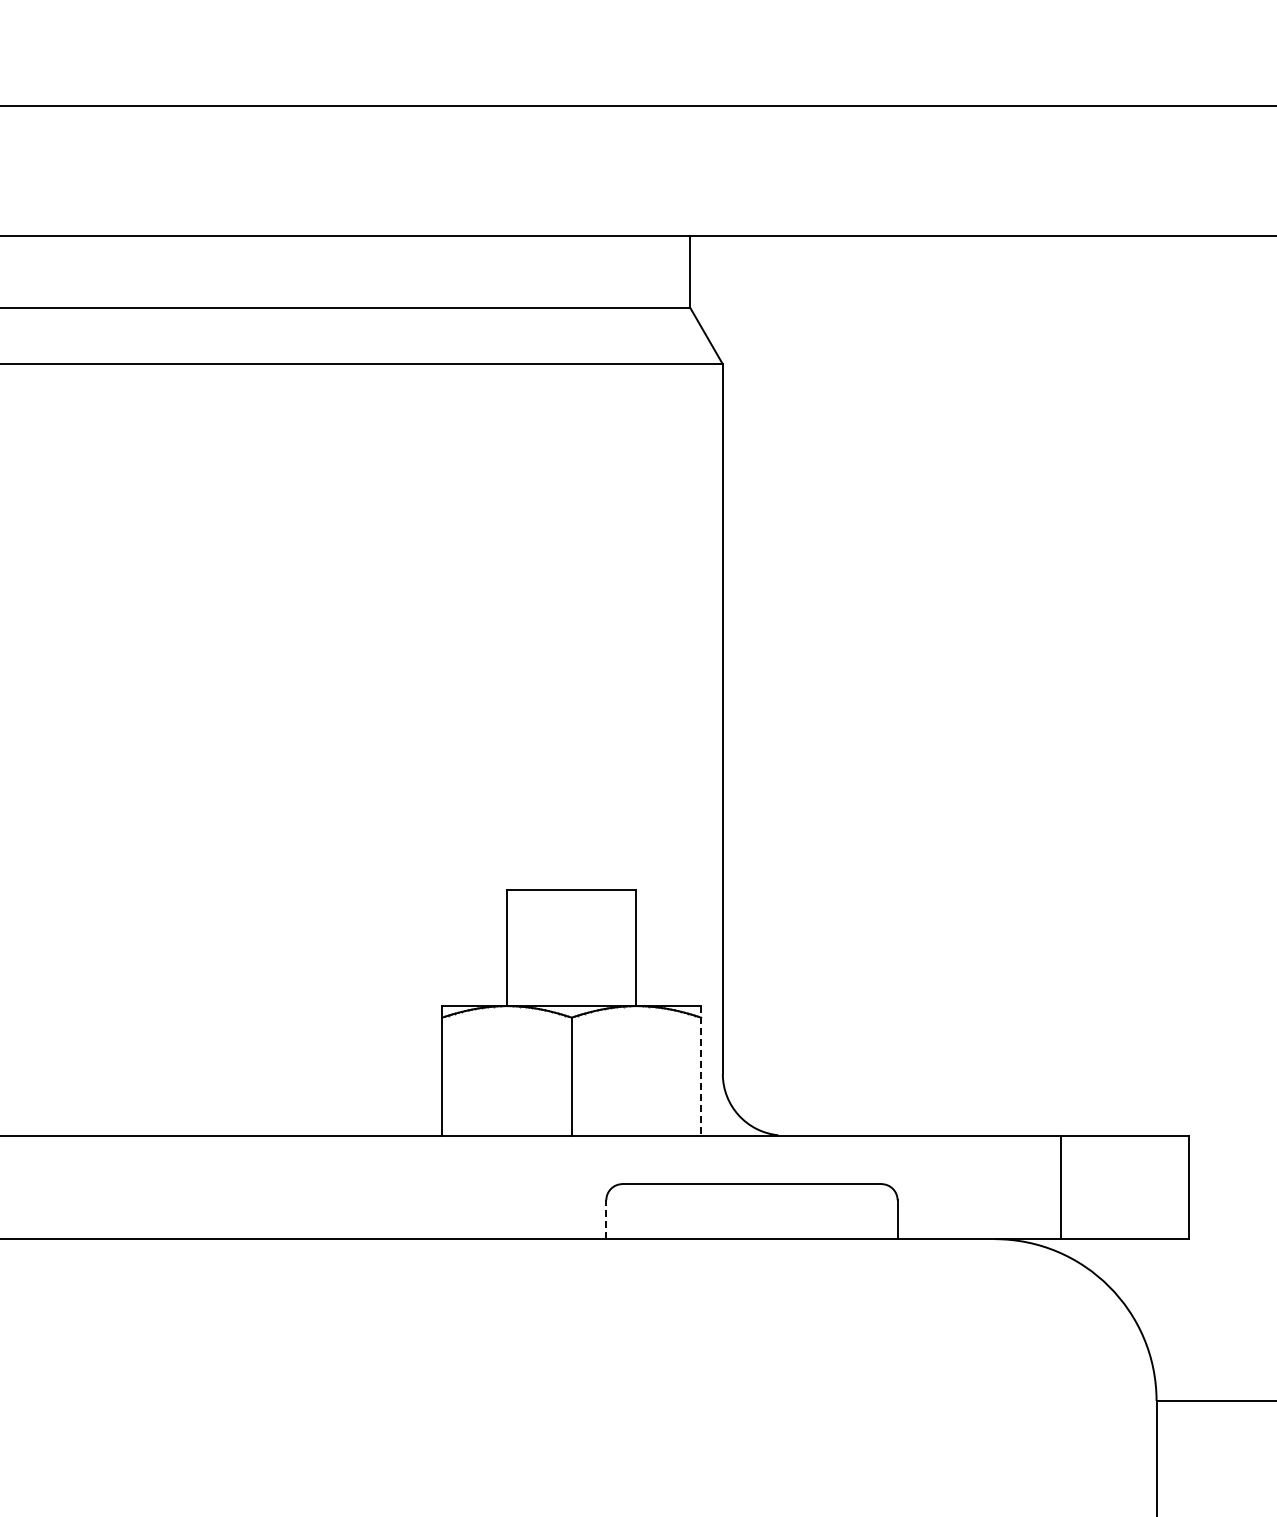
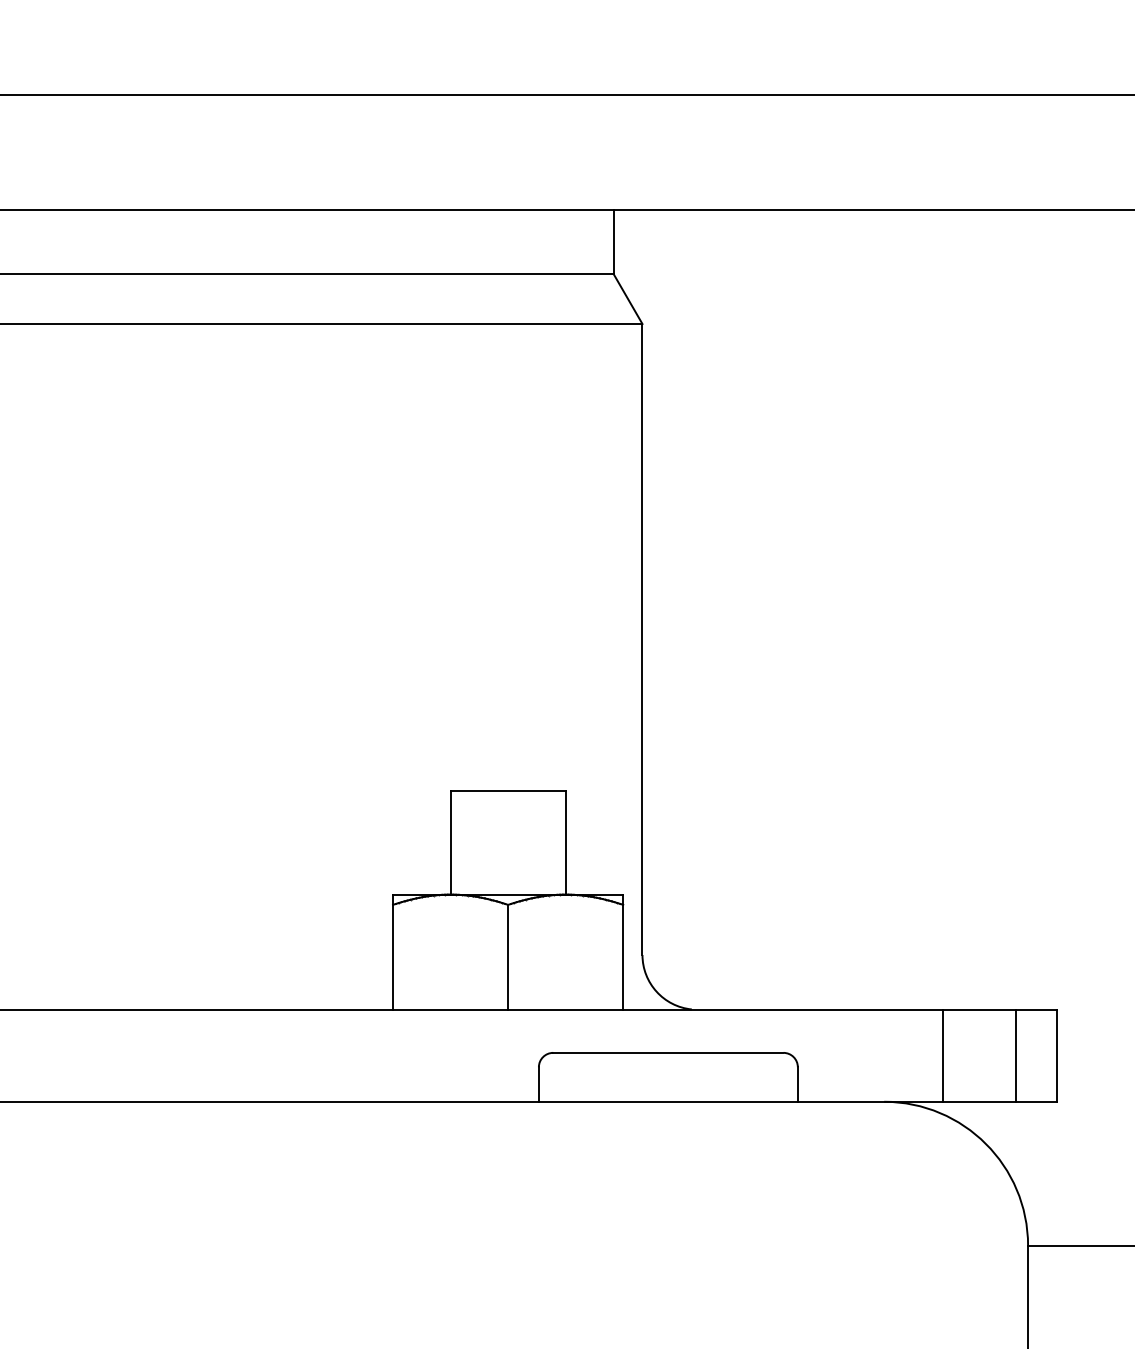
line: (701, 1070) -> (623, 951), dashed -> solid
line: (1142, 1187) -> (1015, 1055), added
line: (606, 1219) -> (539, 1084), dashed -> solid

